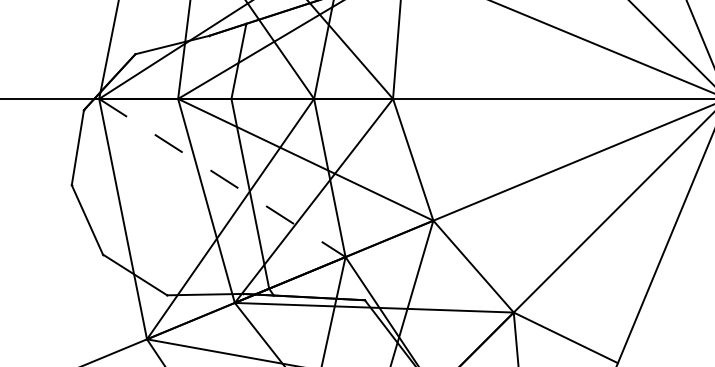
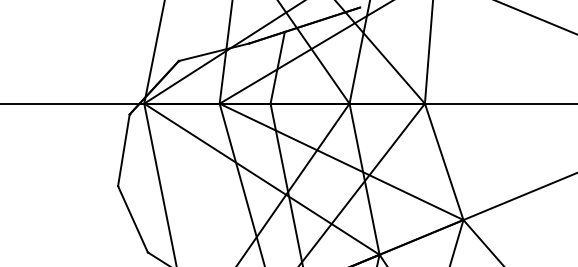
line: (222, 178) -> (262, 179), dashed -> solid

